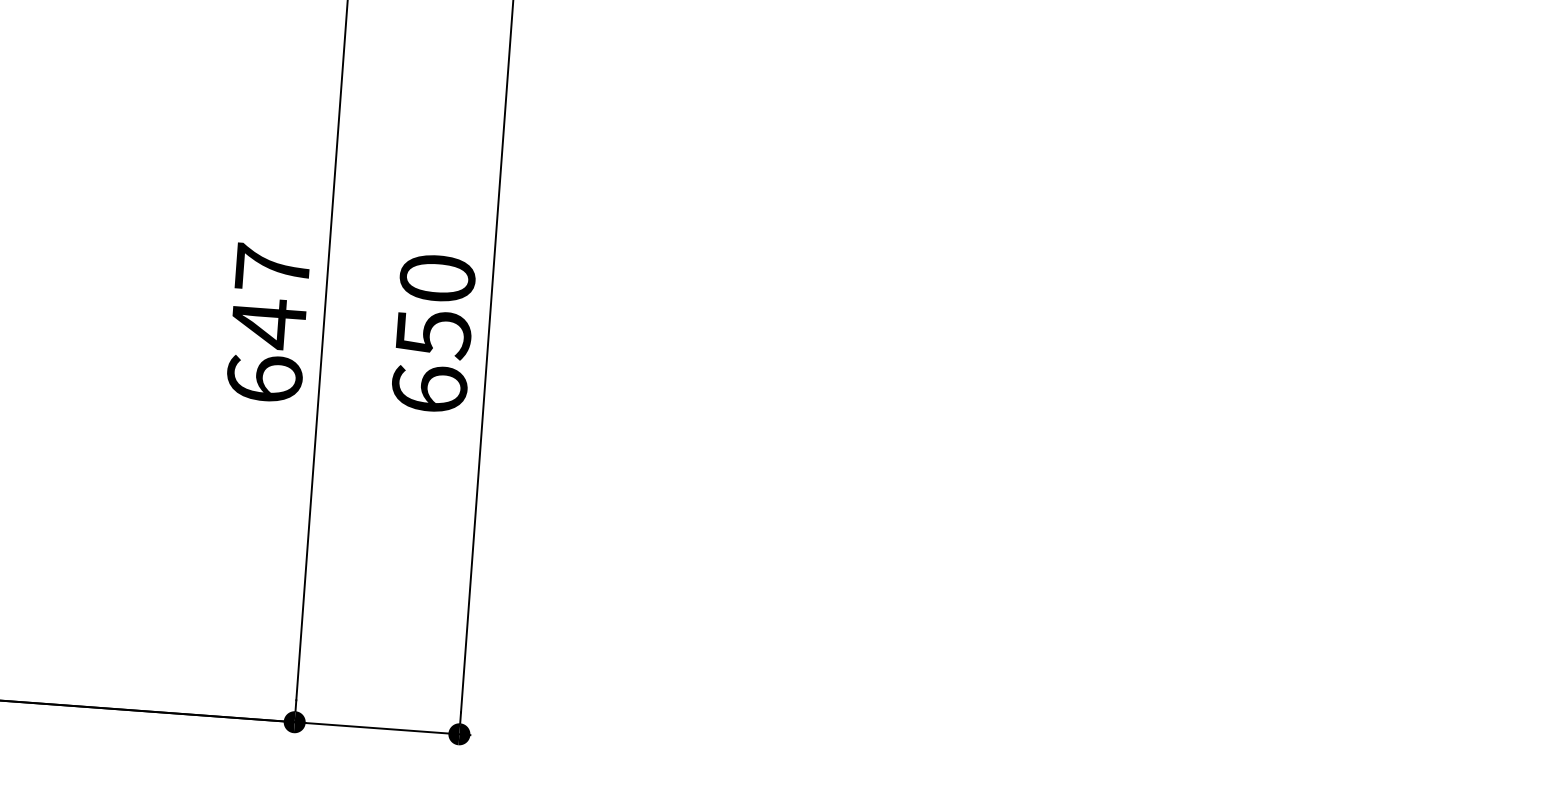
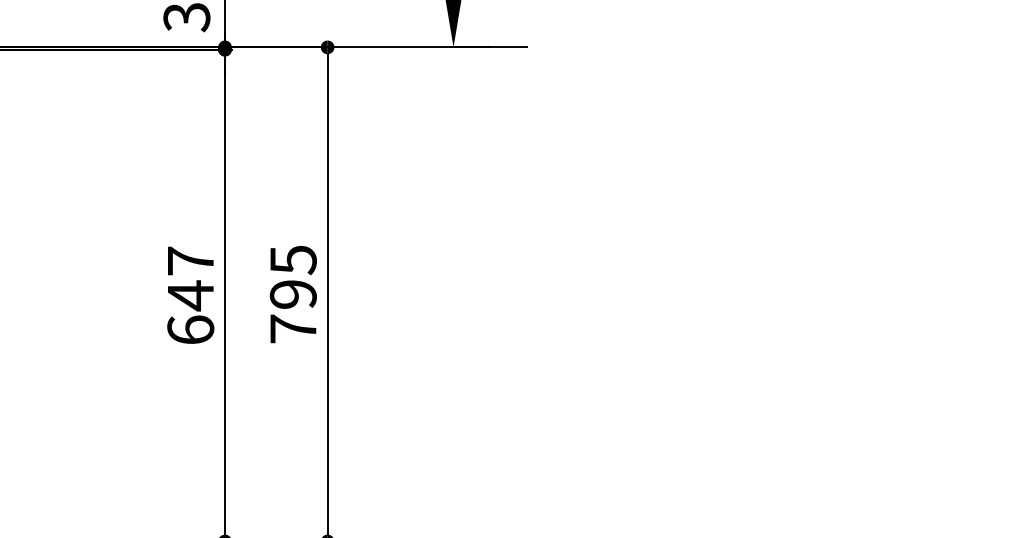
text: (432, 333) -> (292, 294), 650 -> 795

